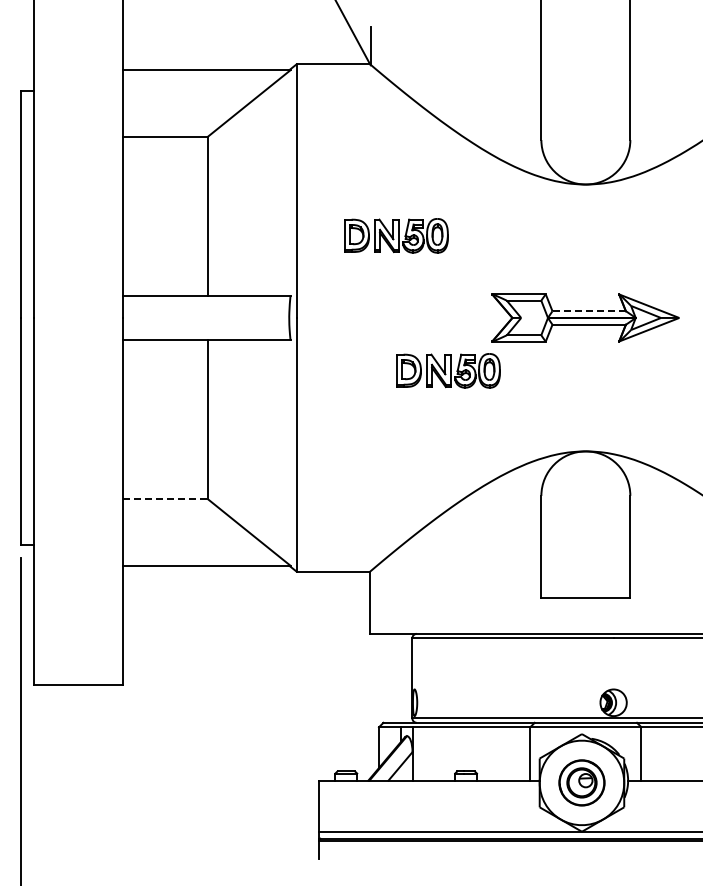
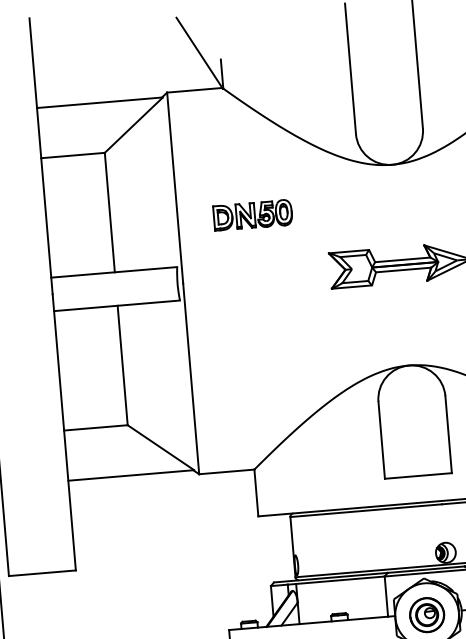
line: (589, 311) -> (403, 260), dashed -> solid
part: (448, 370) -> (300, 313), removed
line: (165, 499) -> (95, 428), dashed -> solid

